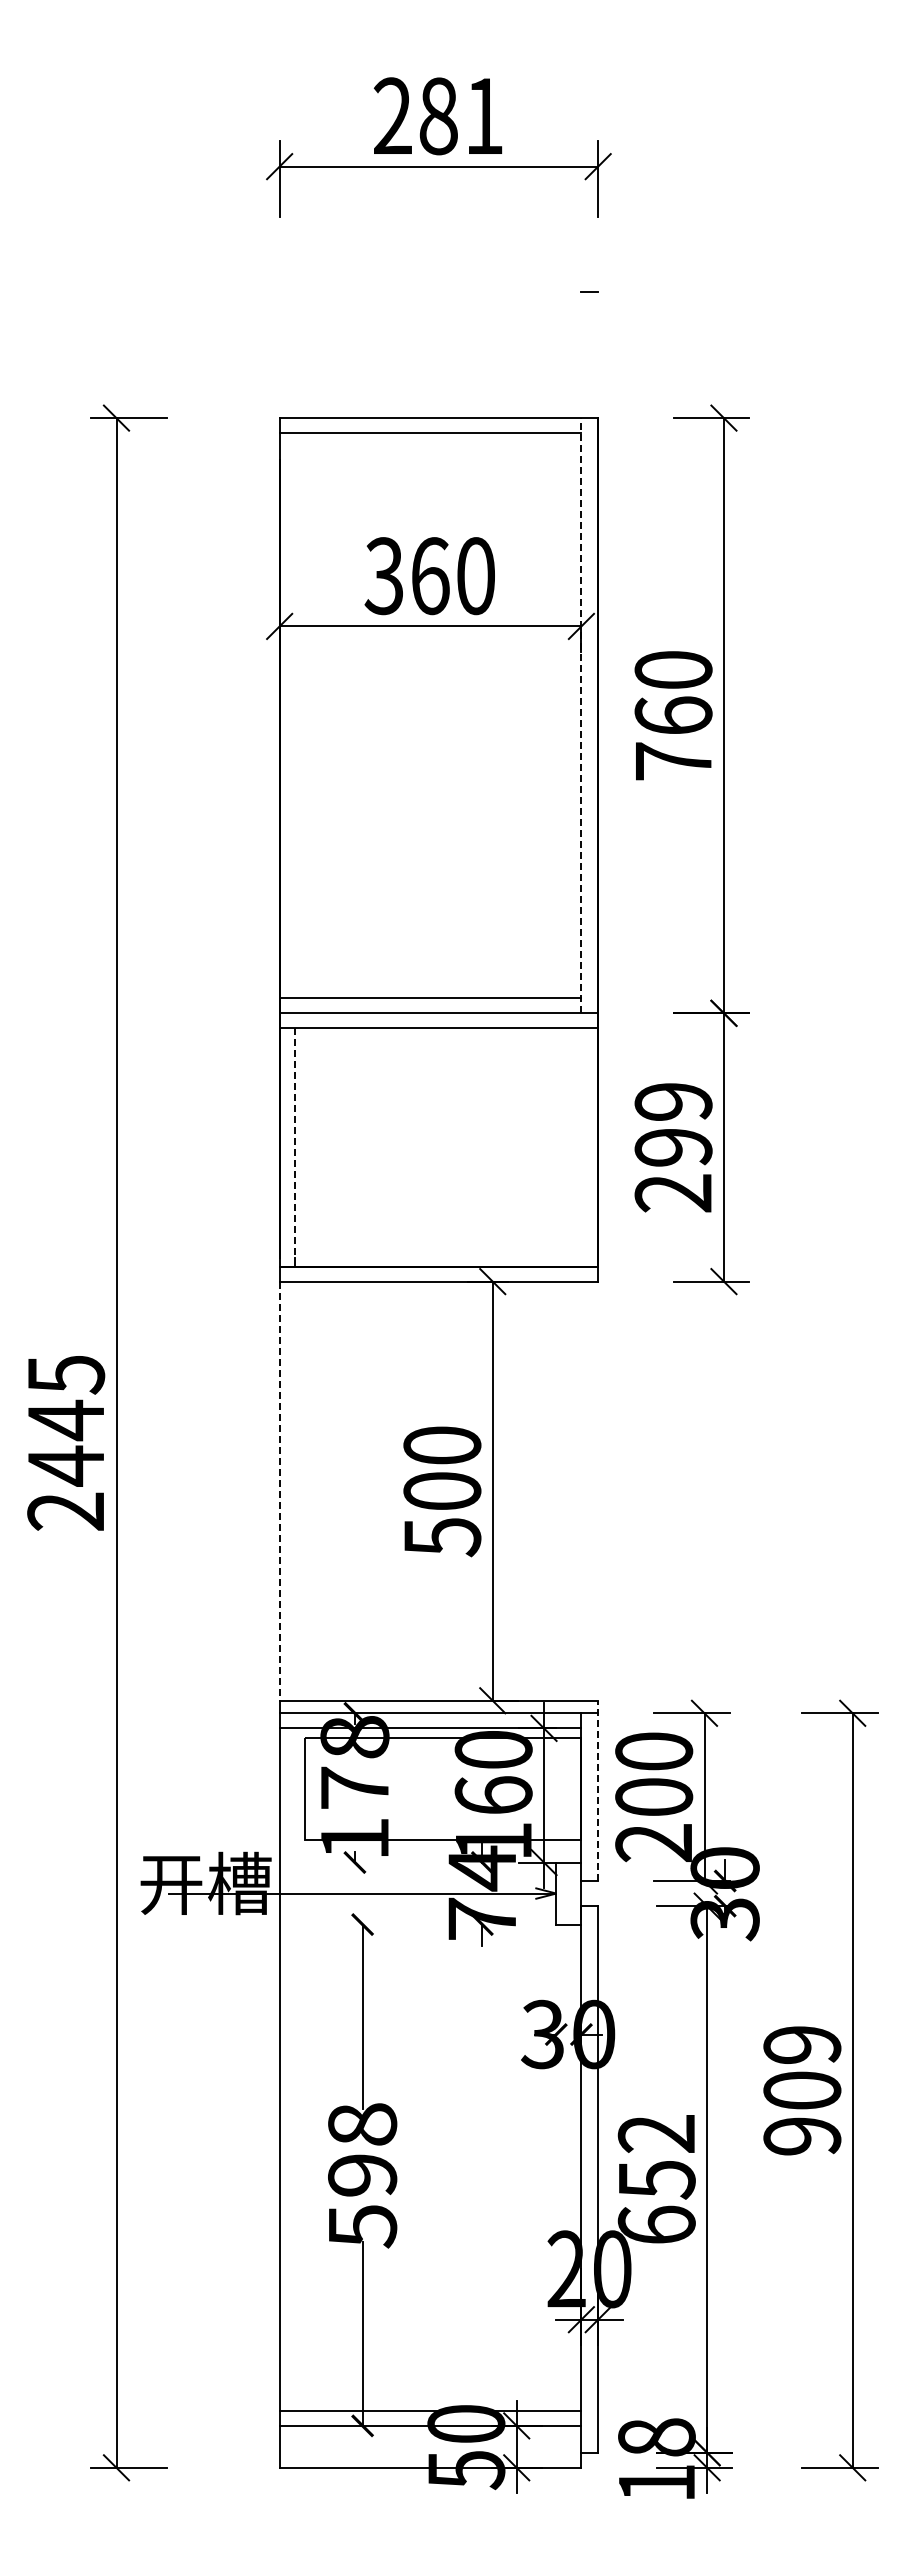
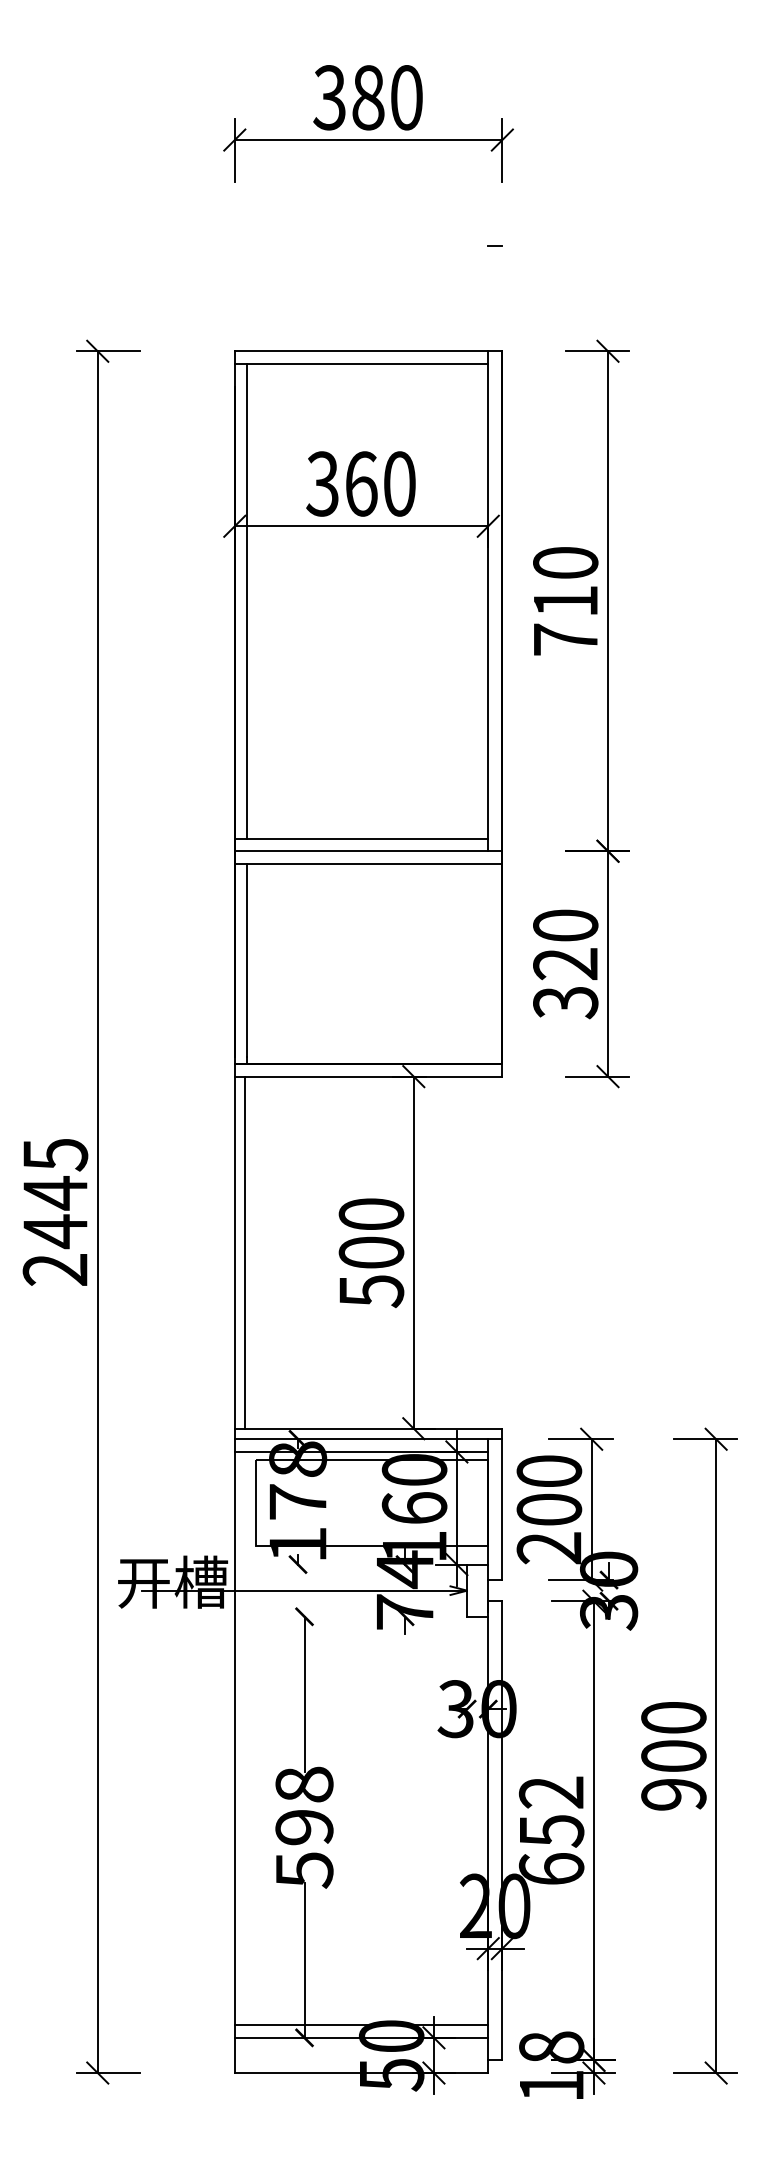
text: (438, 116) -> (368, 97), 281 -> 380
text: (673, 714) -> (565, 600), 760 -> 710
line: (294, 715) -> (247, 601), added
line: (581, 715) -> (488, 601), dashed -> solid
line: (294, 1143) -> (247, 960), dashed -> solid
text: (673, 1148) -> (565, 964), 299 -> 320
line: (292, 1490) -> (245, 1252), added
line: (279, 1491) -> (234, 1252), dashed -> solid
line: (598, 1790) -> (502, 1504), dashed -> solid
text: (802, 2044) -> (674, 1717), 909 -> 900

